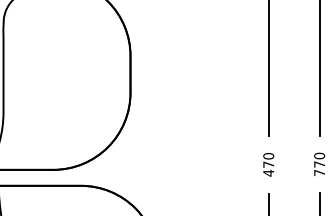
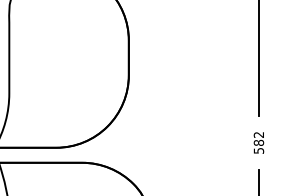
text: (268, 164) -> (258, 142), 470 -> 582

